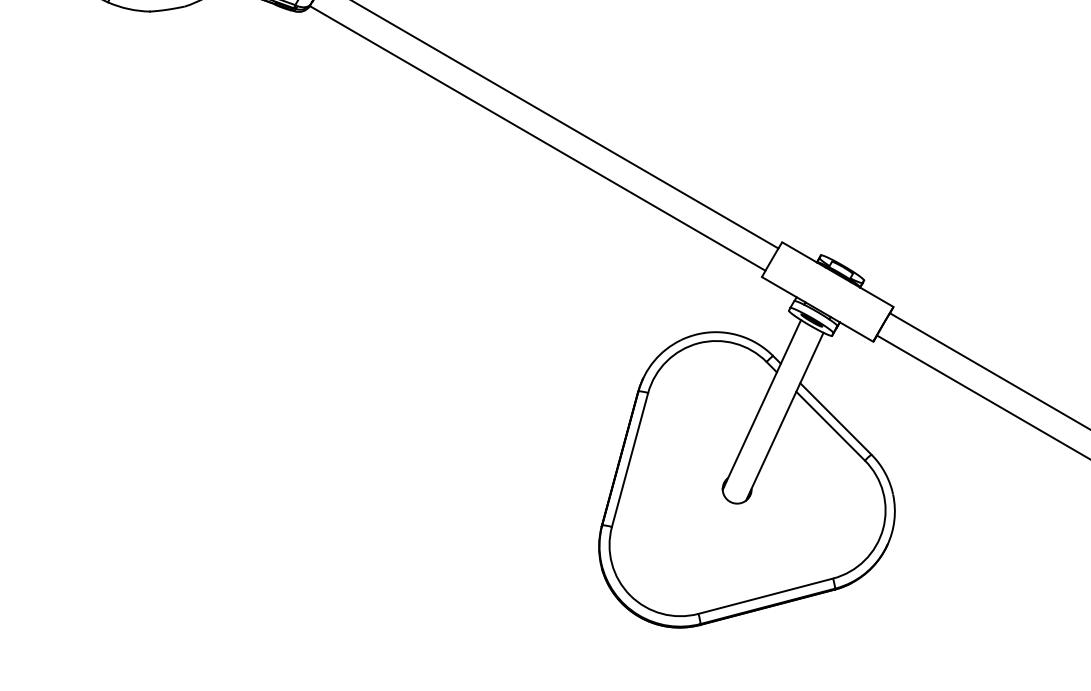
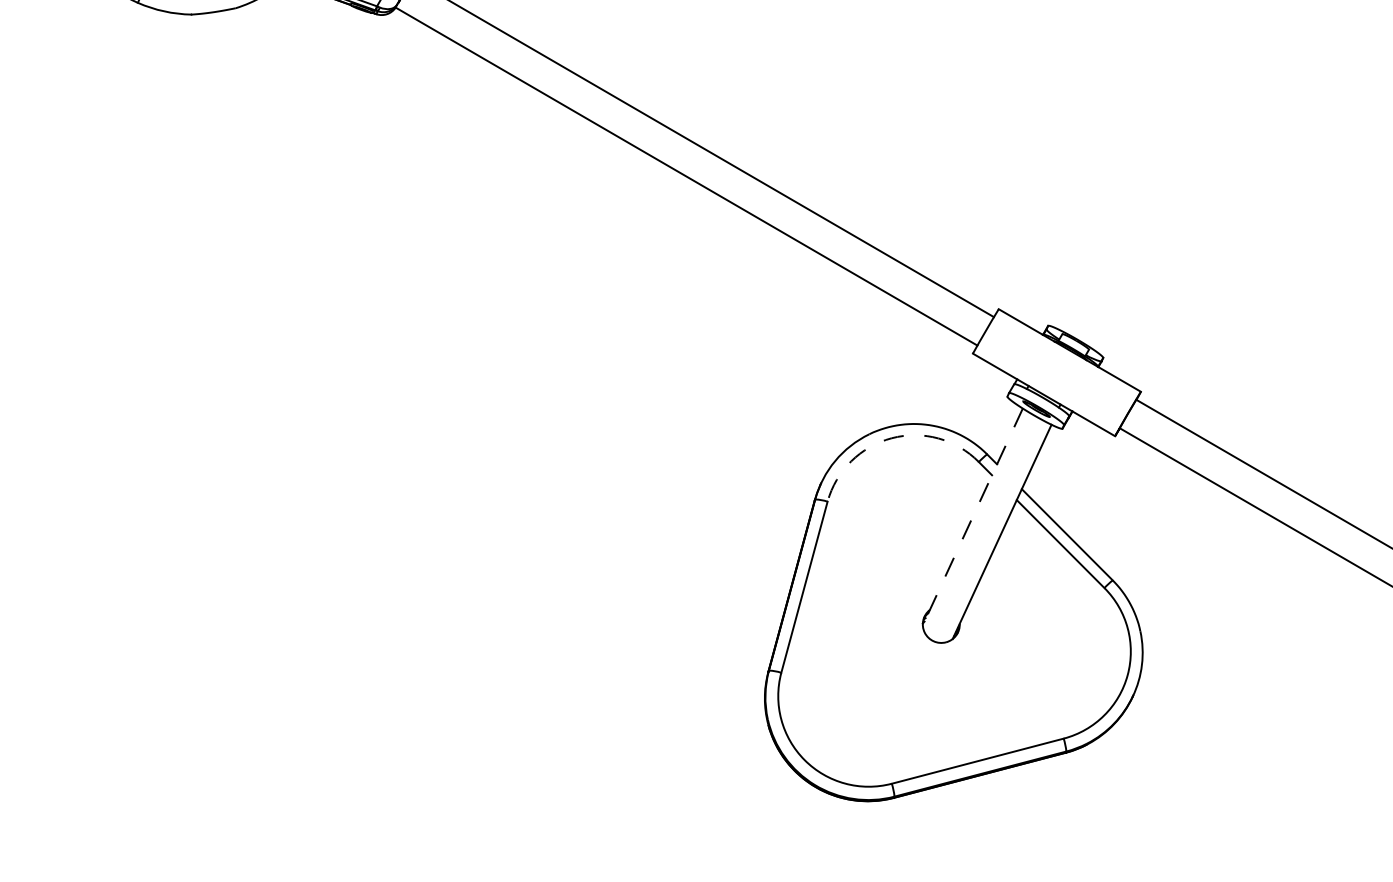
arc: (698, 343) -> (891, 438), solid -> dashed
line: (761, 405) -> (972, 517), solid -> dashed

